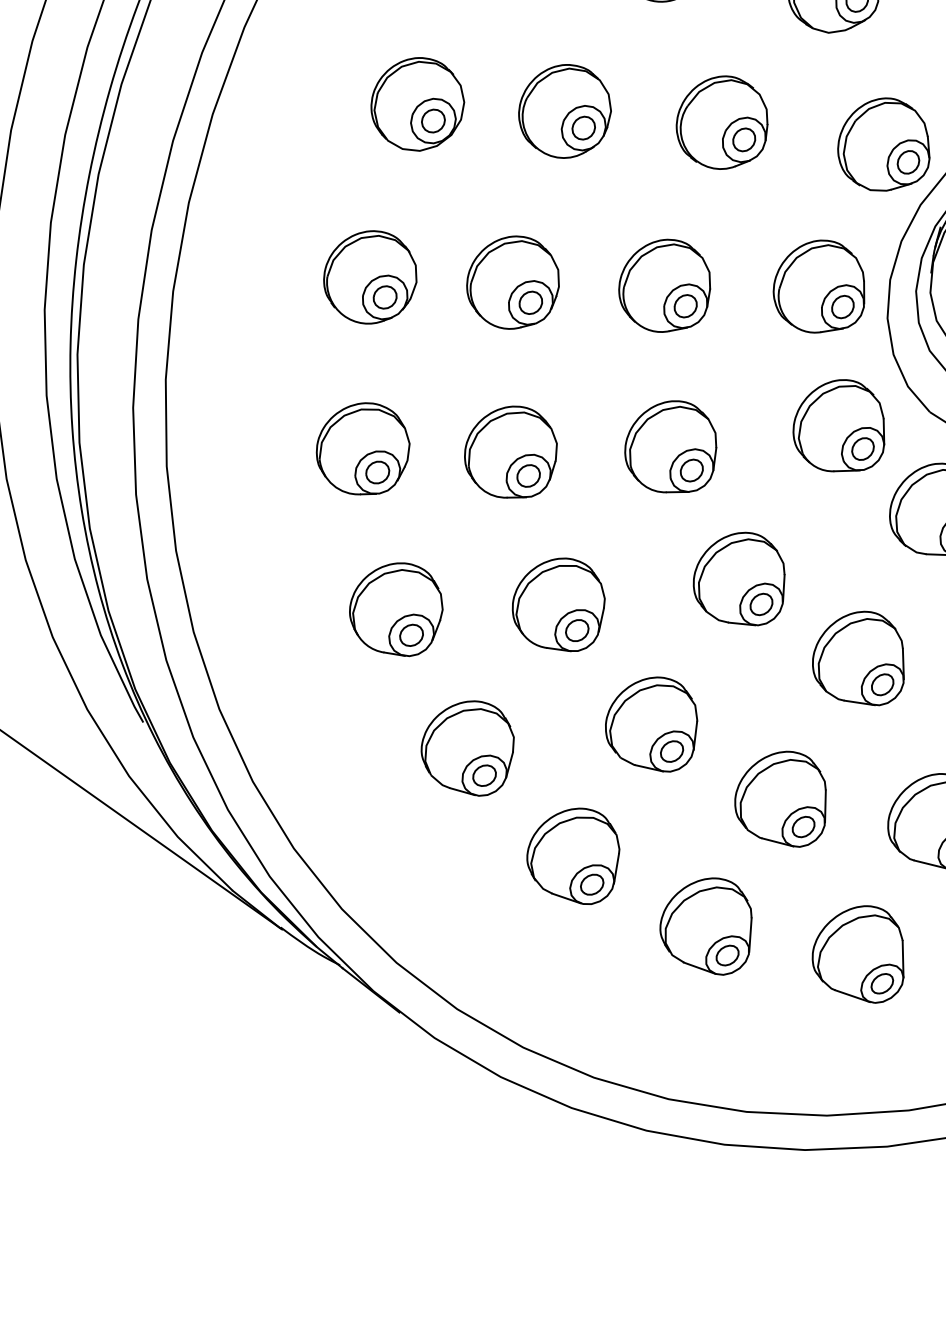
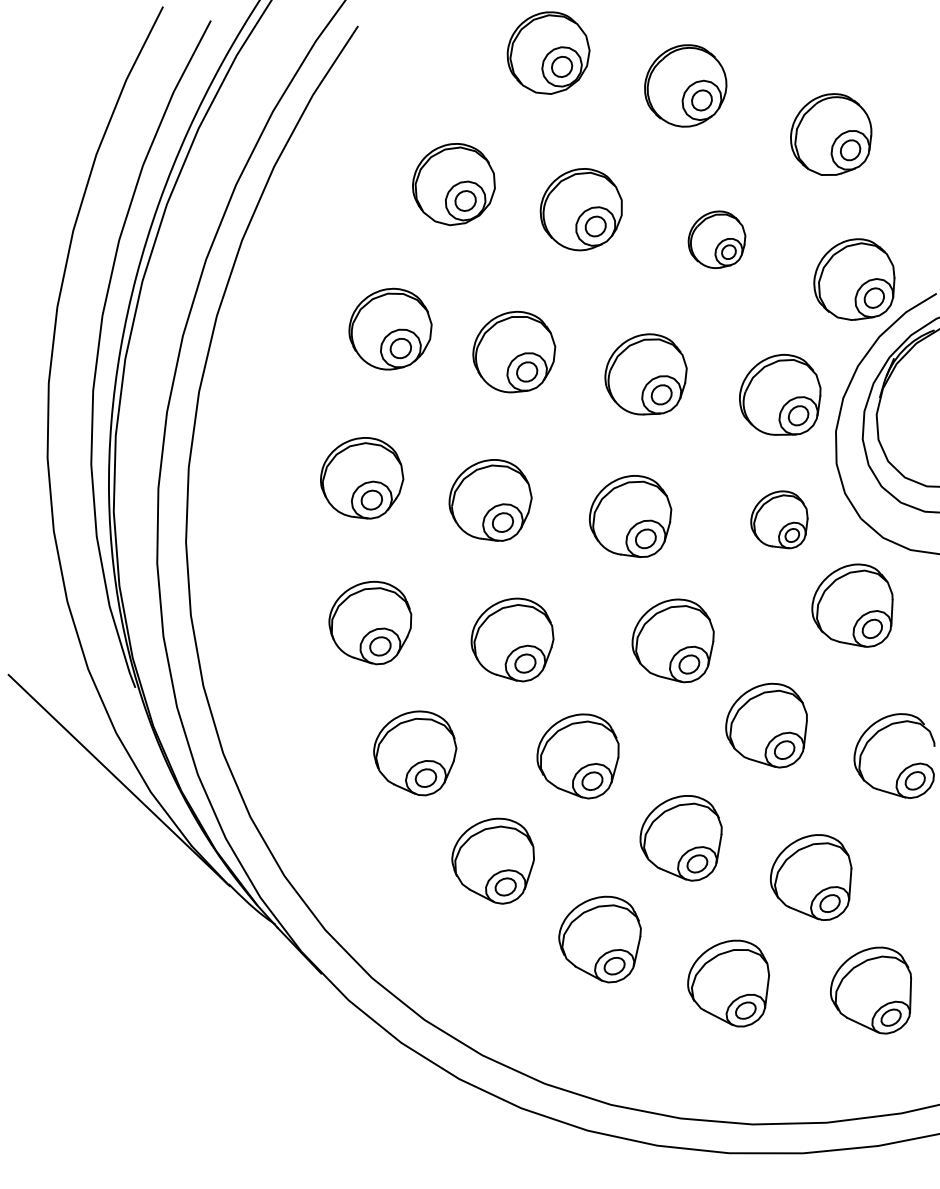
part: (721, 122) -> (716, 239), size x0.7
part: (838, 426) -> (779, 519), size x0.7

